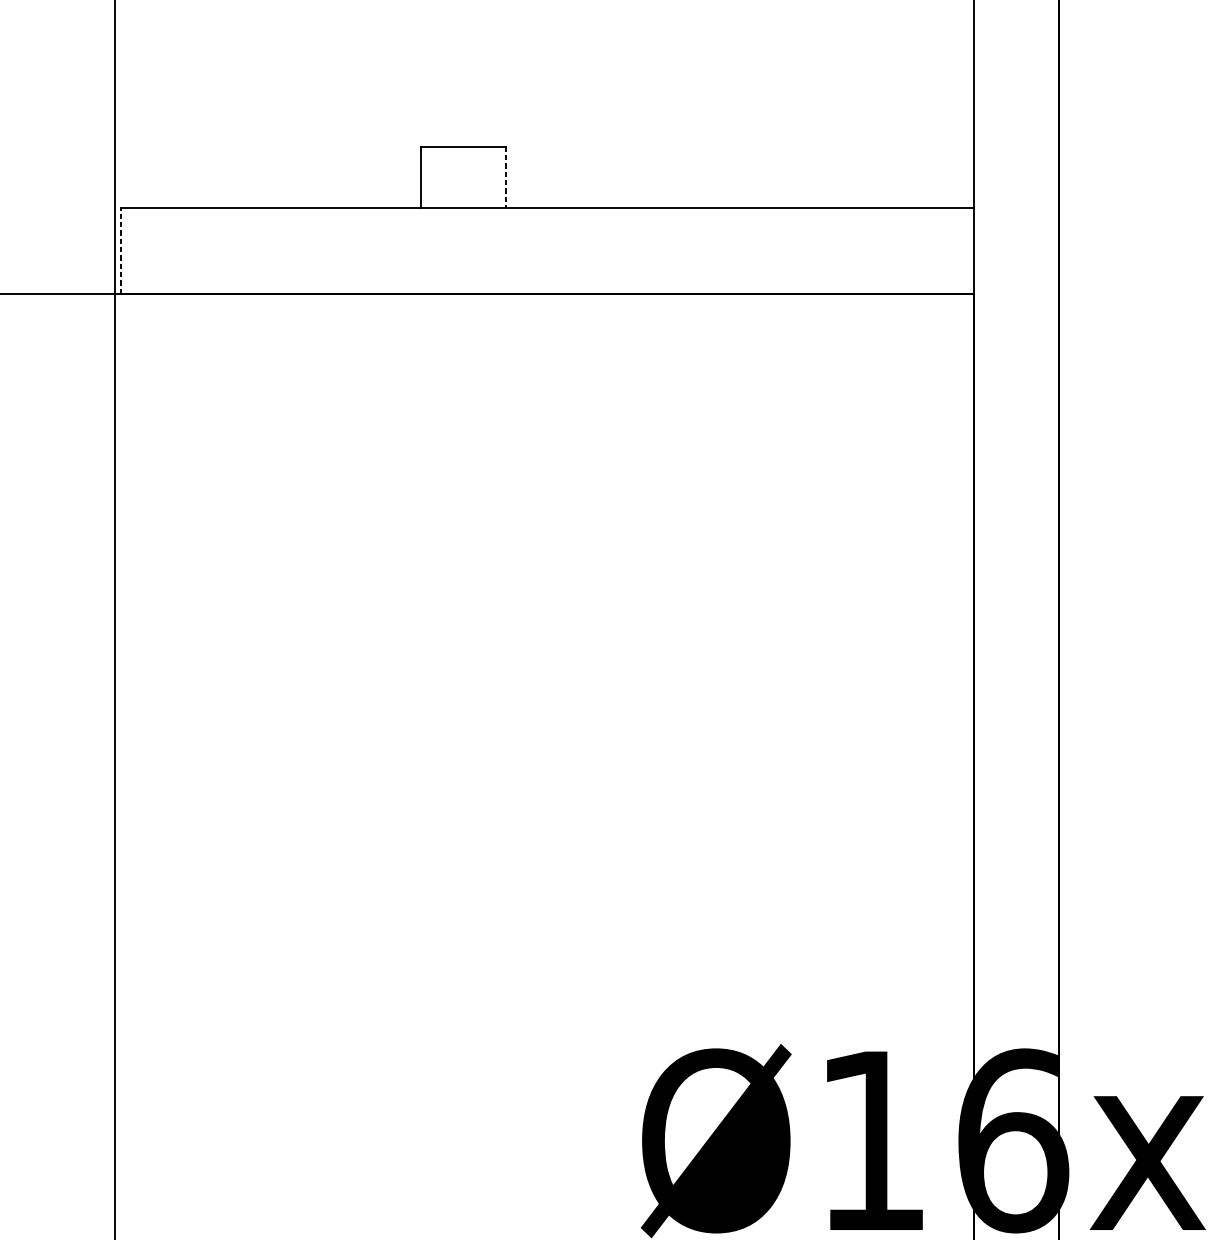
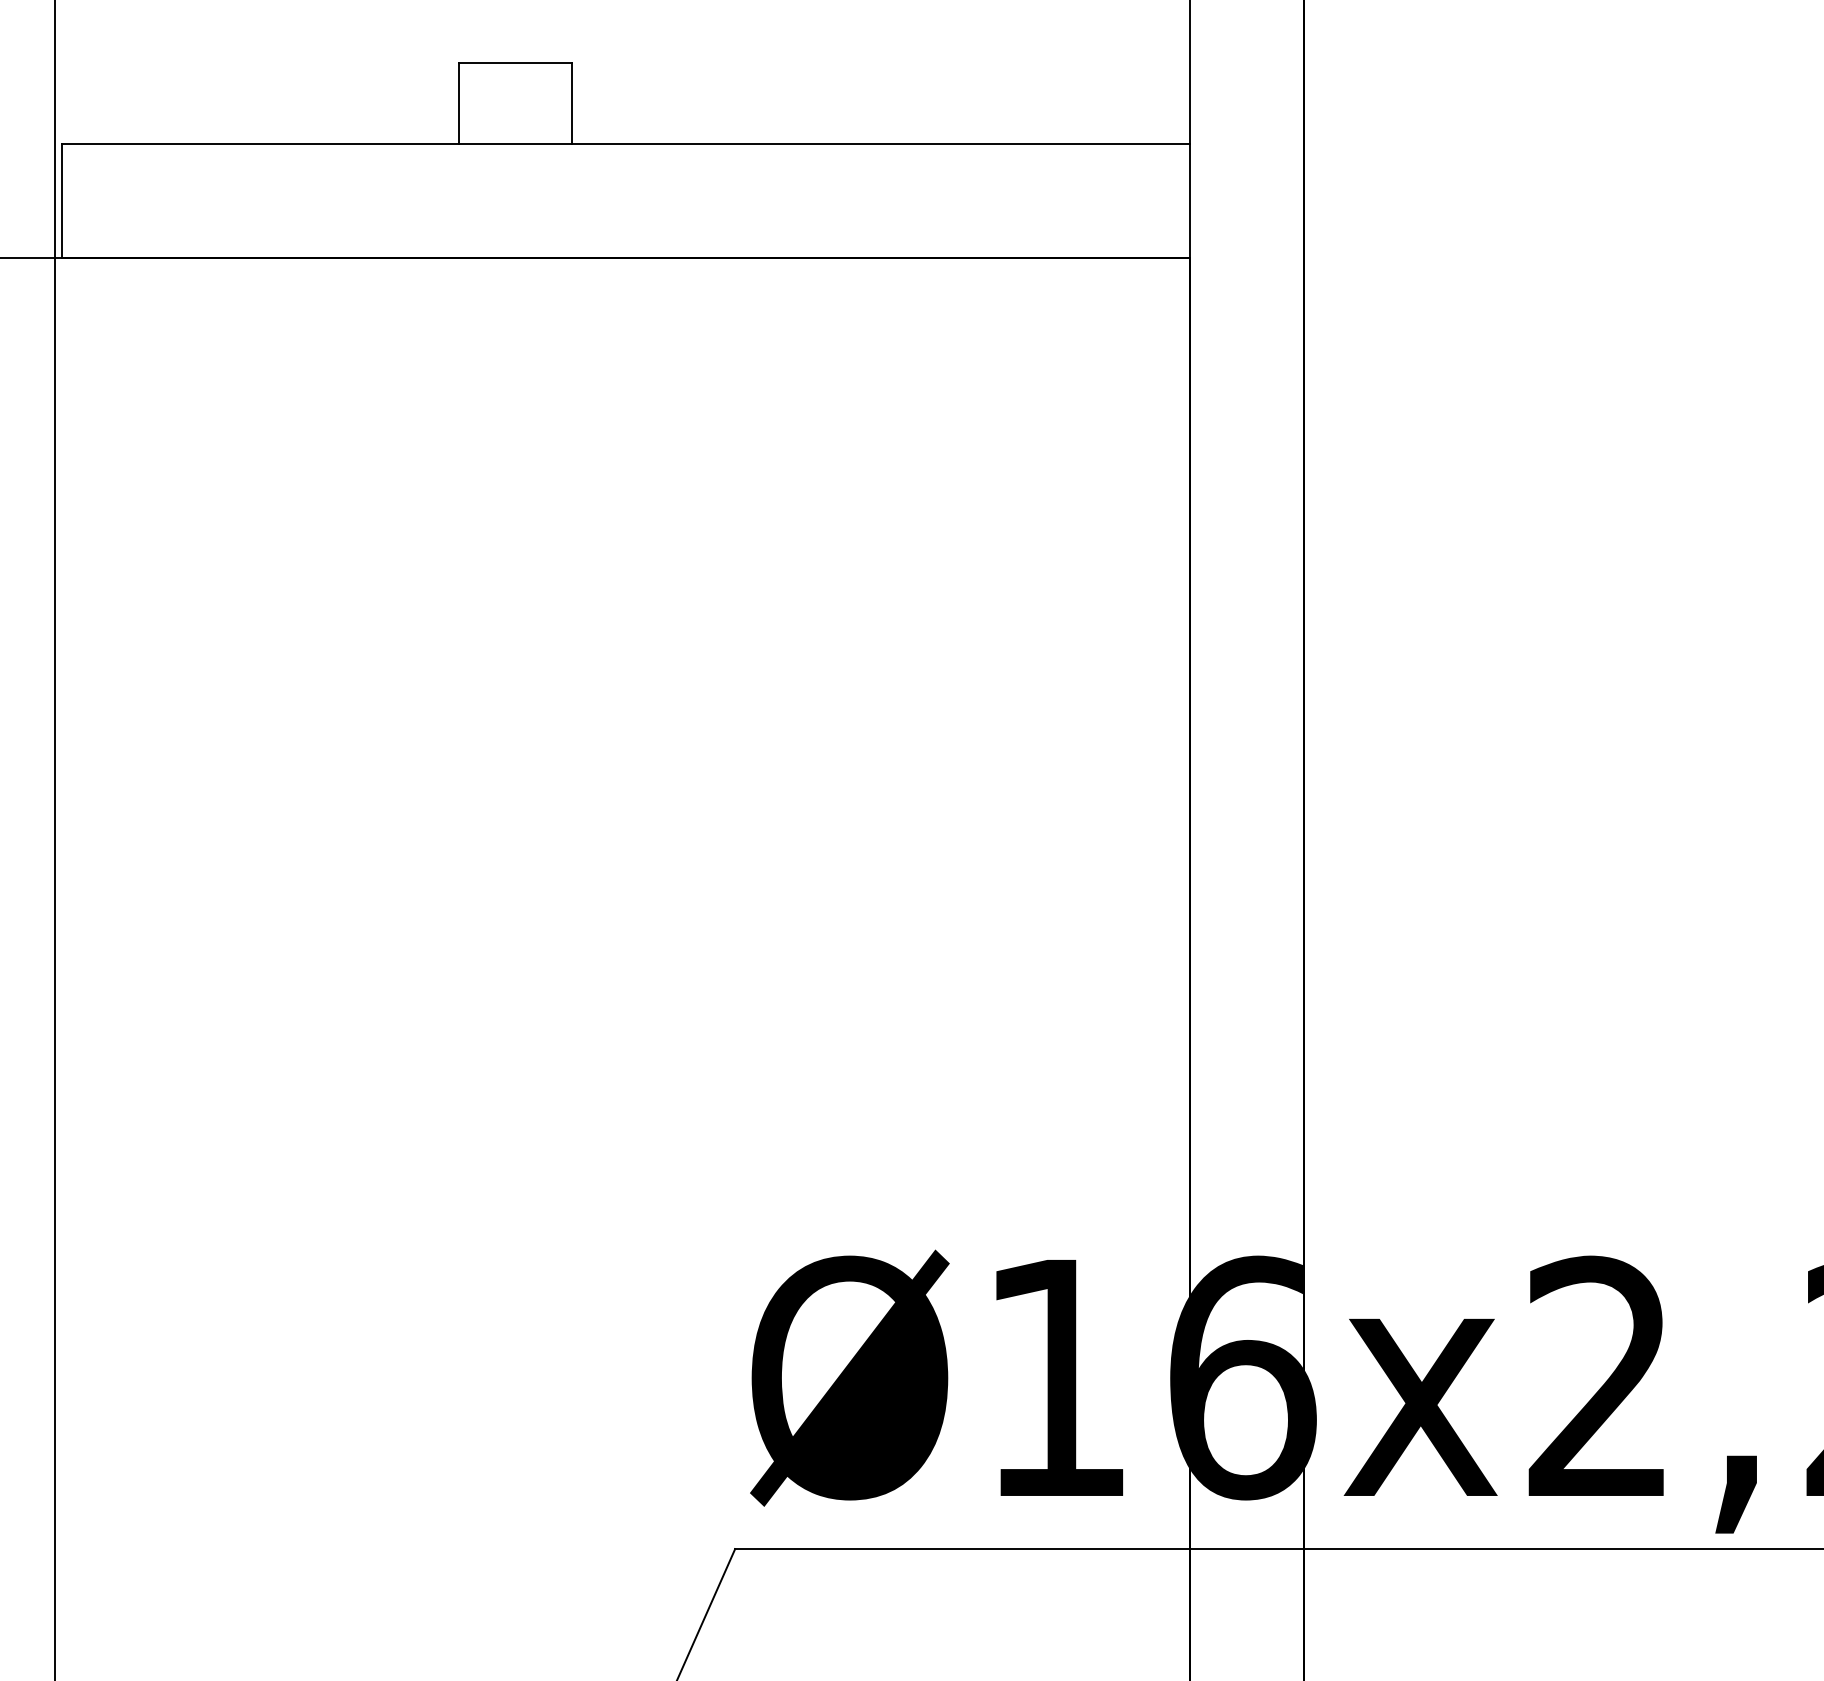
line: (506, 177) -> (572, 103), dashed -> solid
line: (121, 250) -> (62, 200), dashed -> solid

